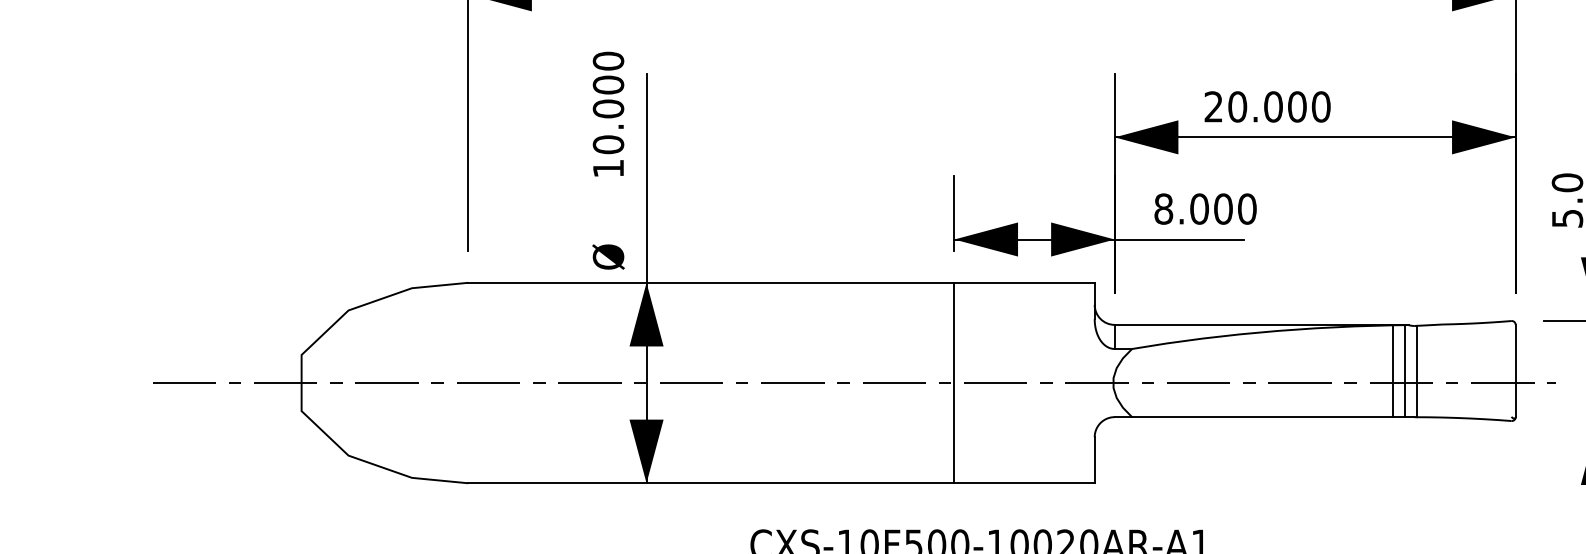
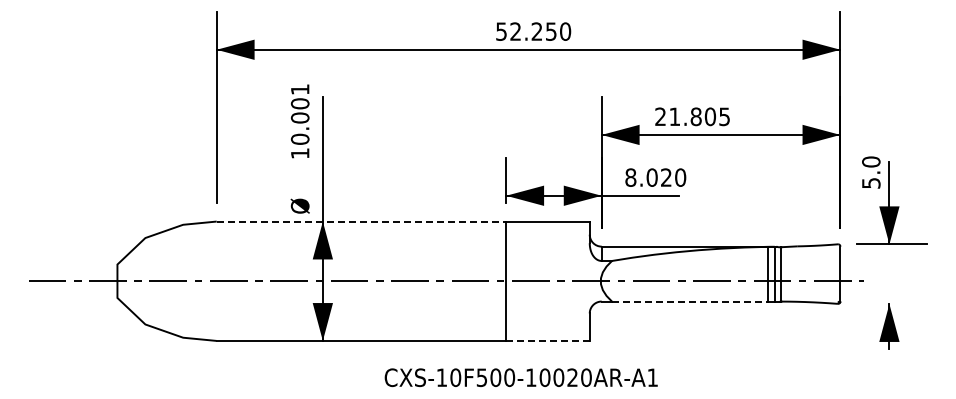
text: (607, 61) -> (299, 89), 10.000 -> 10.001
text: (1278, 106) -> (699, 116), 20.000 -> 21.805
text: (1221, 208) -> (665, 177), 8.000 -> 8.020
line: (711, 282) -> (361, 221), solid -> dashed
line: (1262, 417) -> (689, 301), solid -> dashed
line: (1023, 482) -> (547, 340), solid -> dashed

